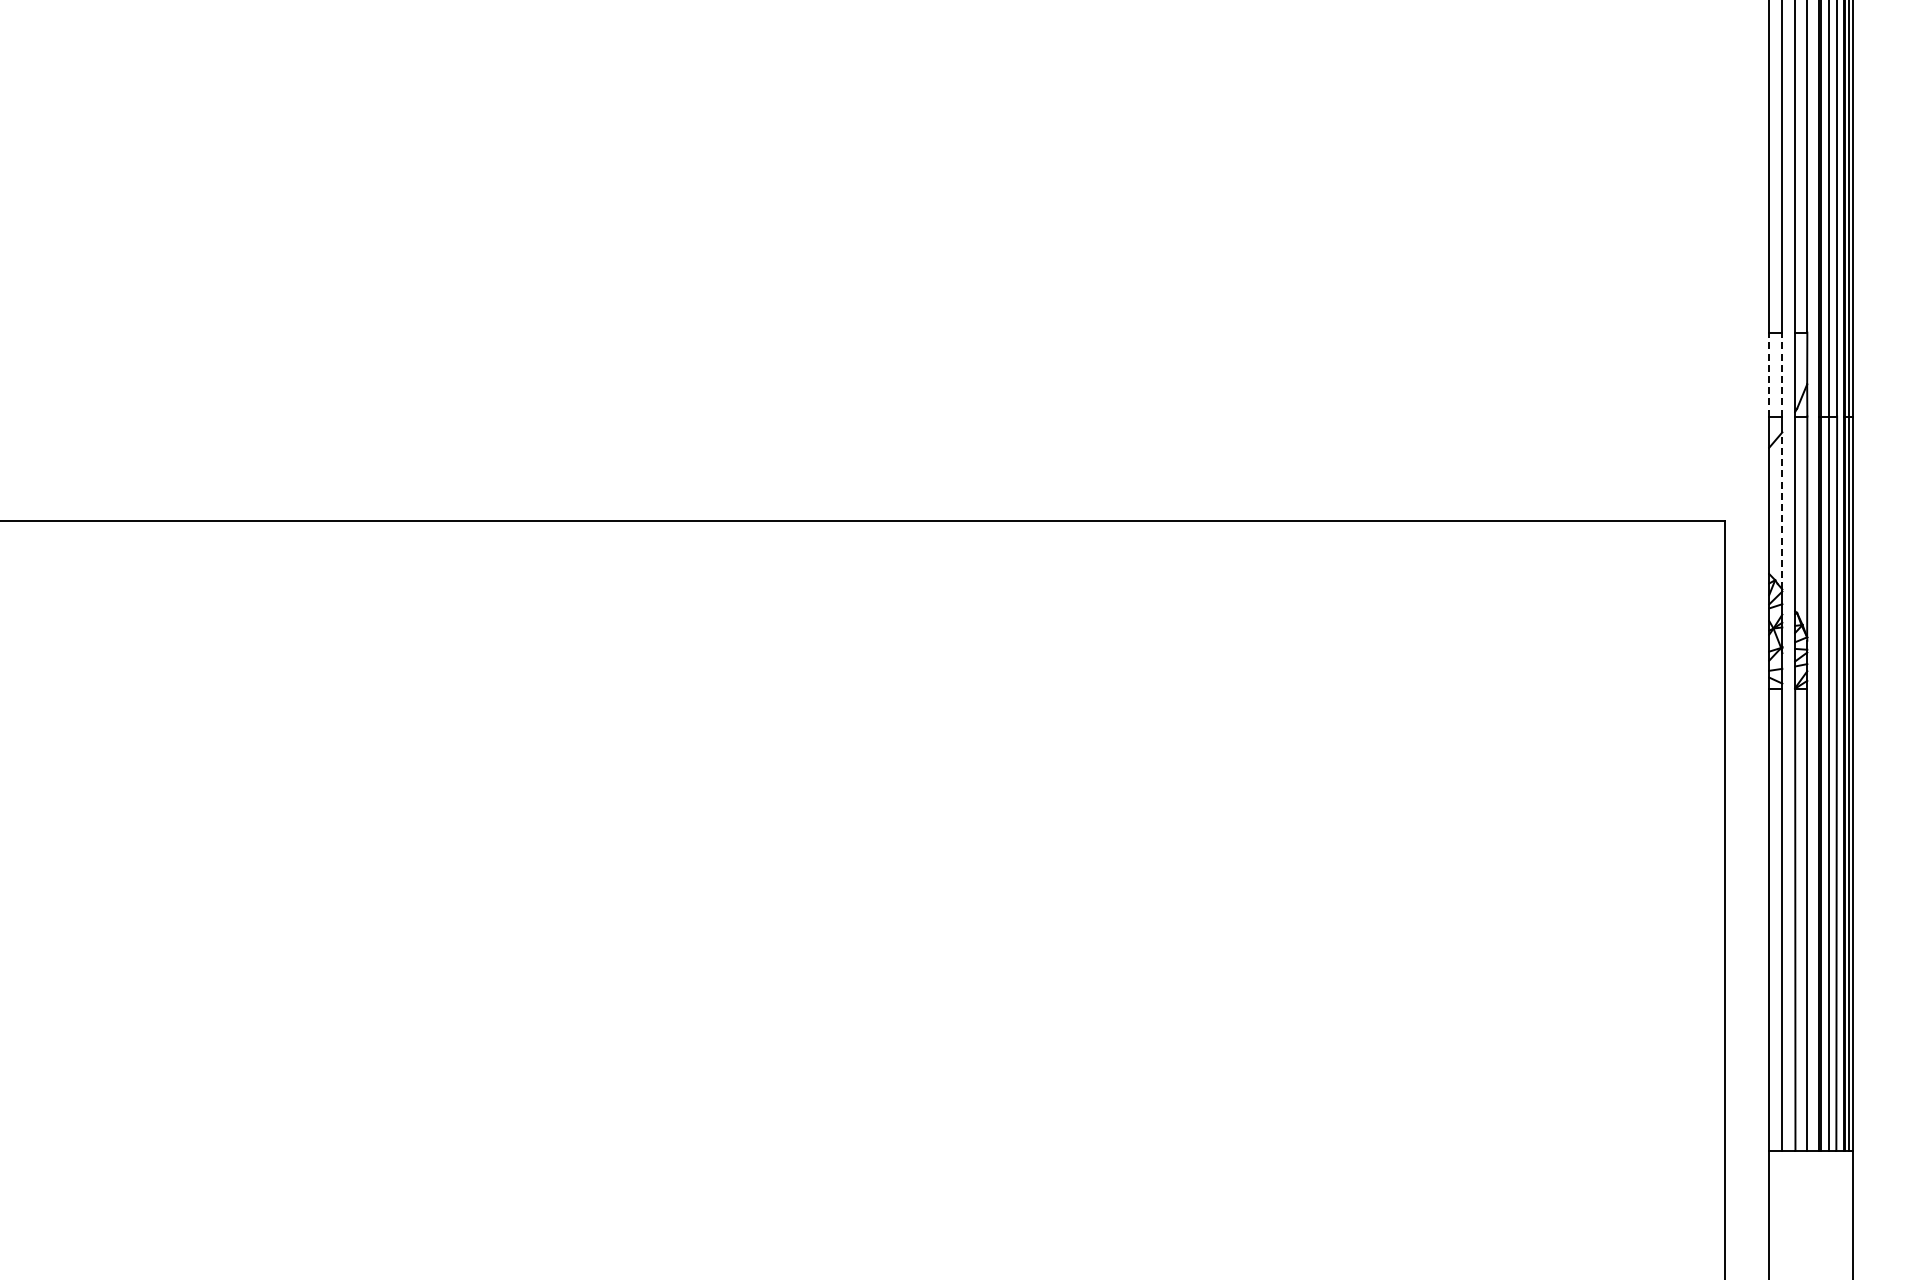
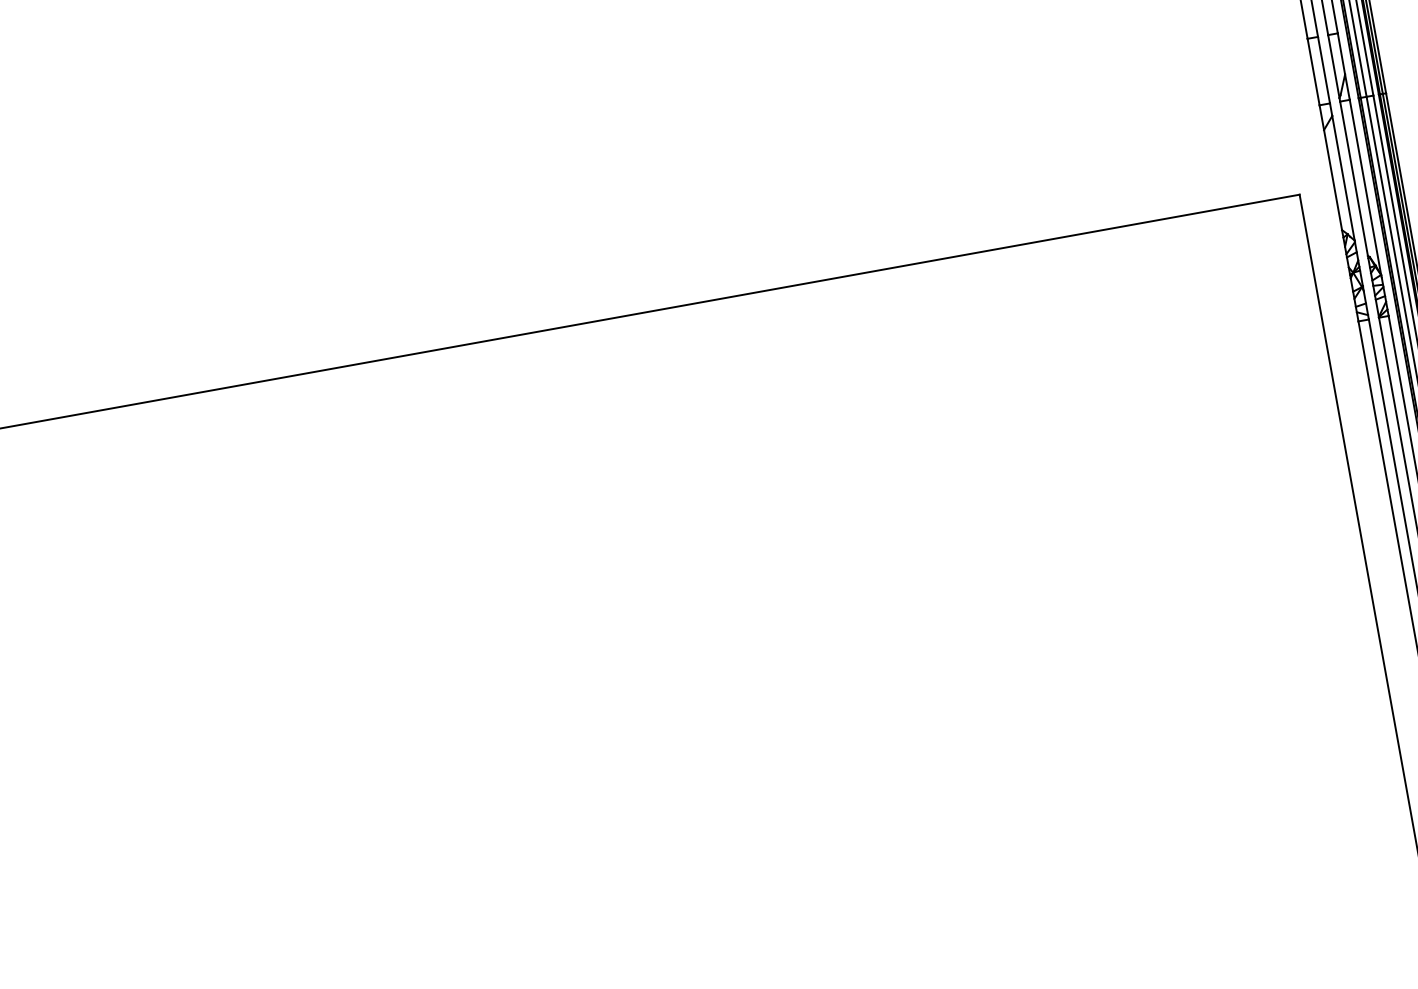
line: (1769, 374) -> (1313, 71), dashed -> solid
line: (1782, 374) -> (1324, 70), dashed -> solid
line: (1782, 510) -> (1343, 177), dashed -> solid

